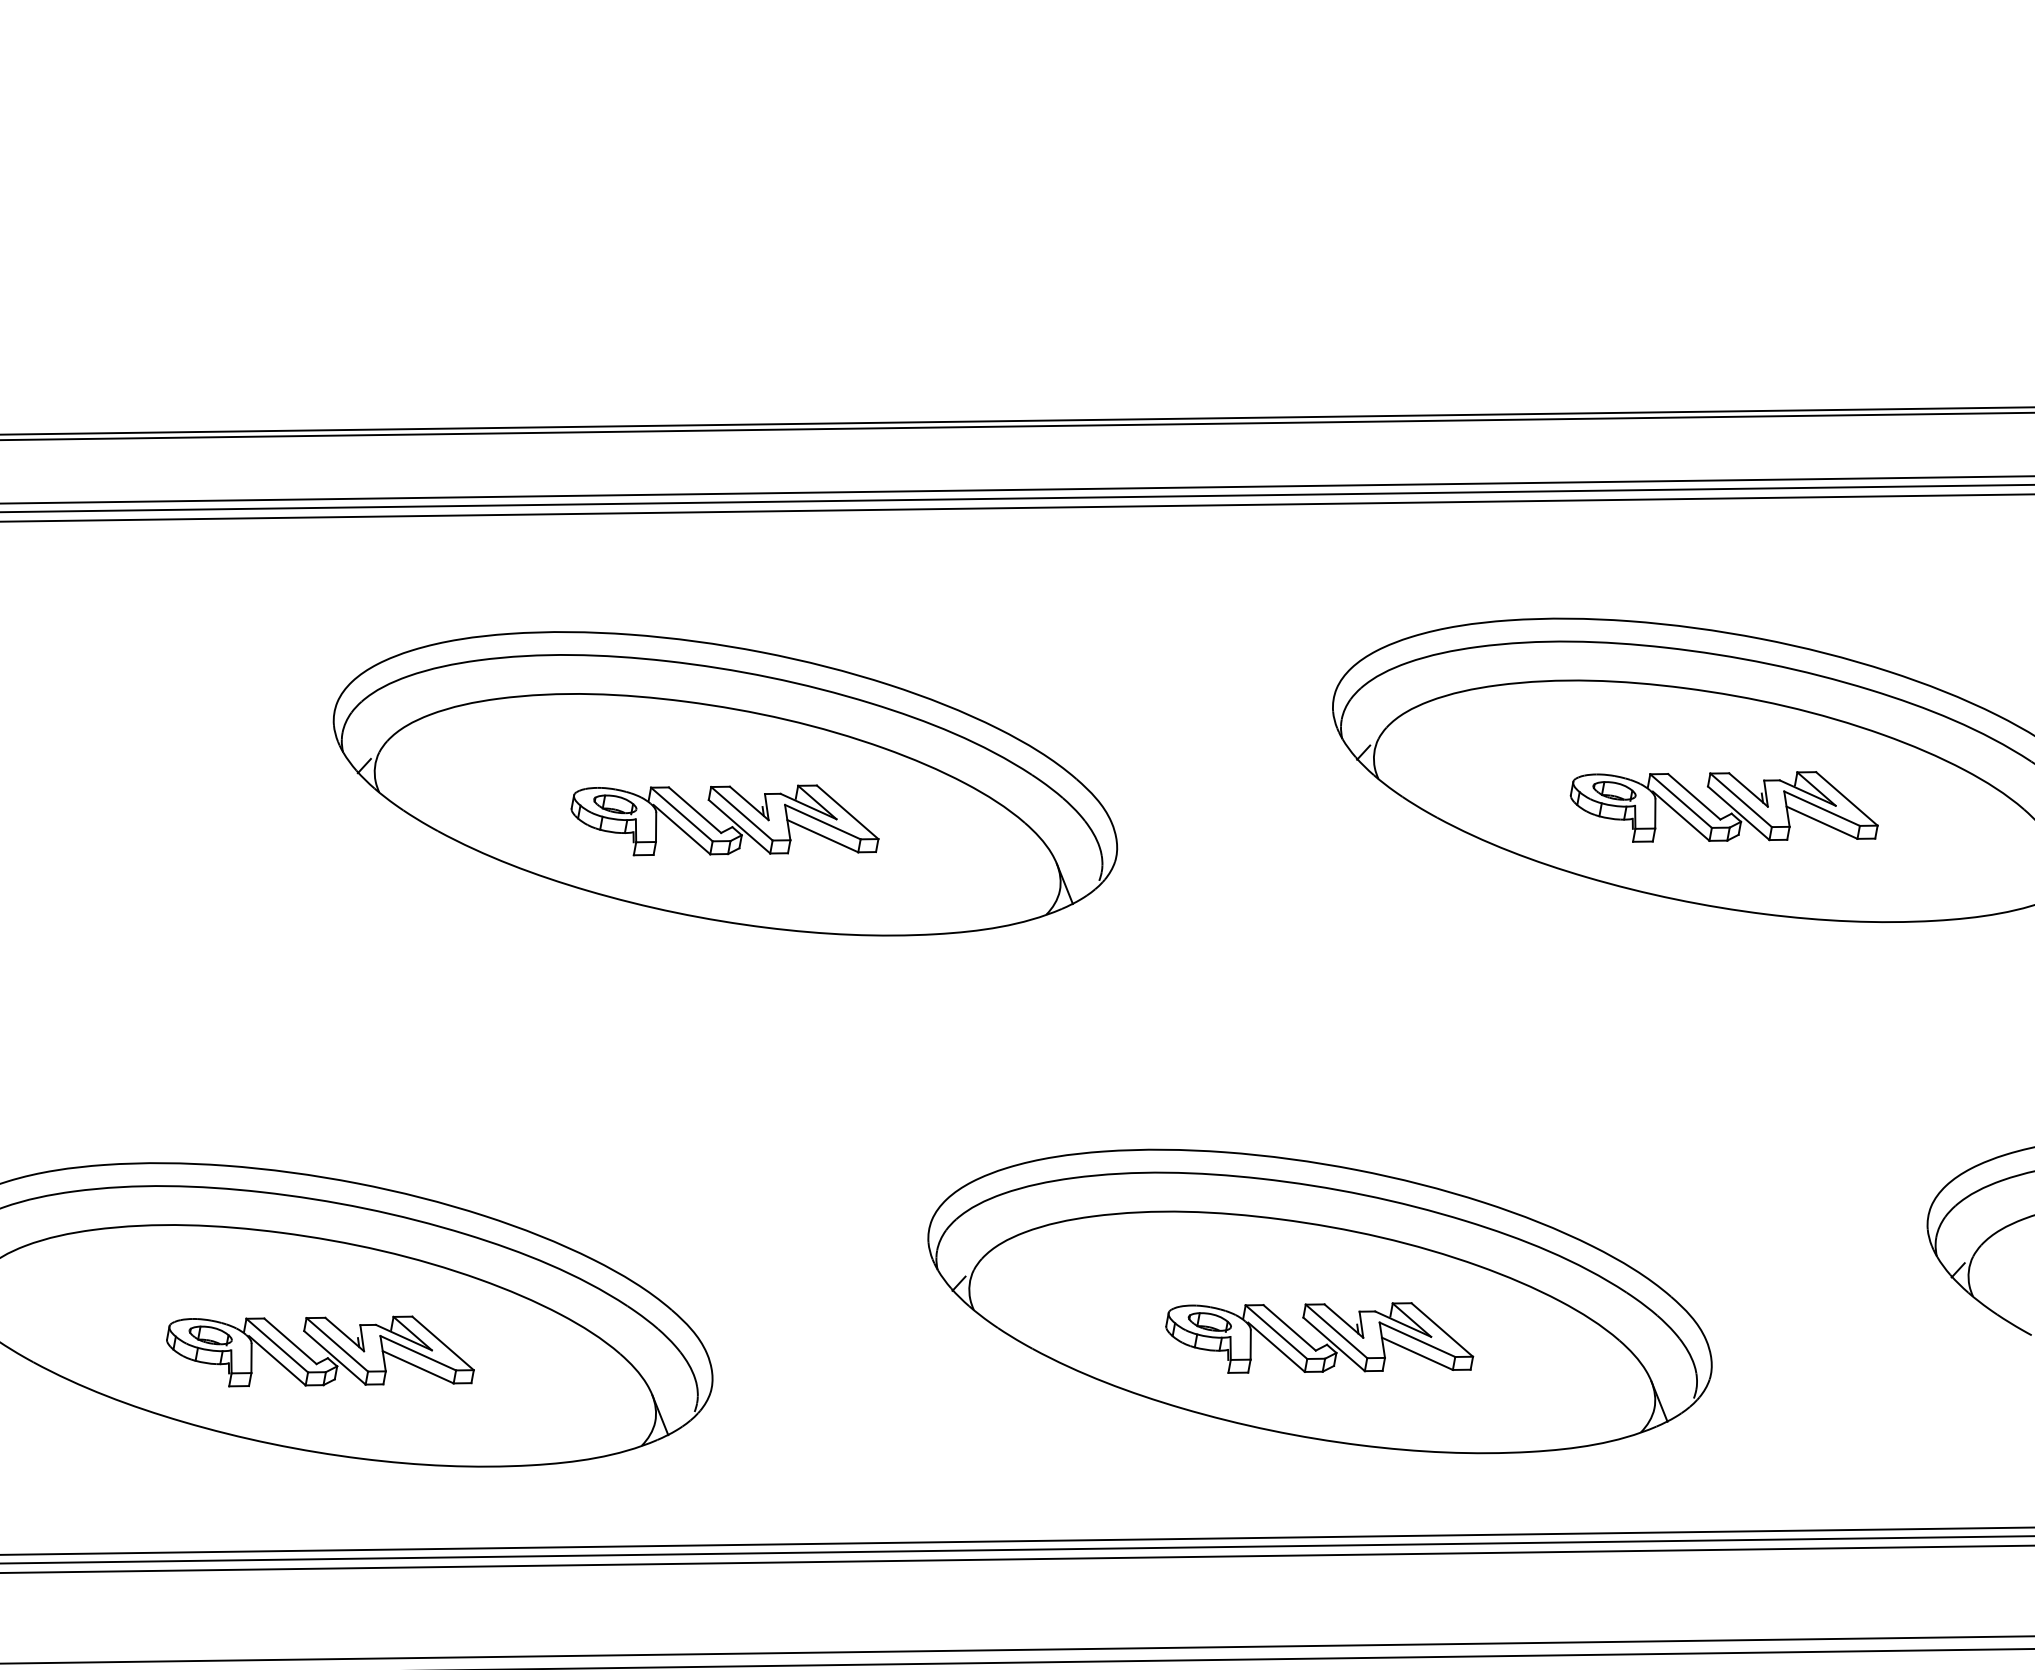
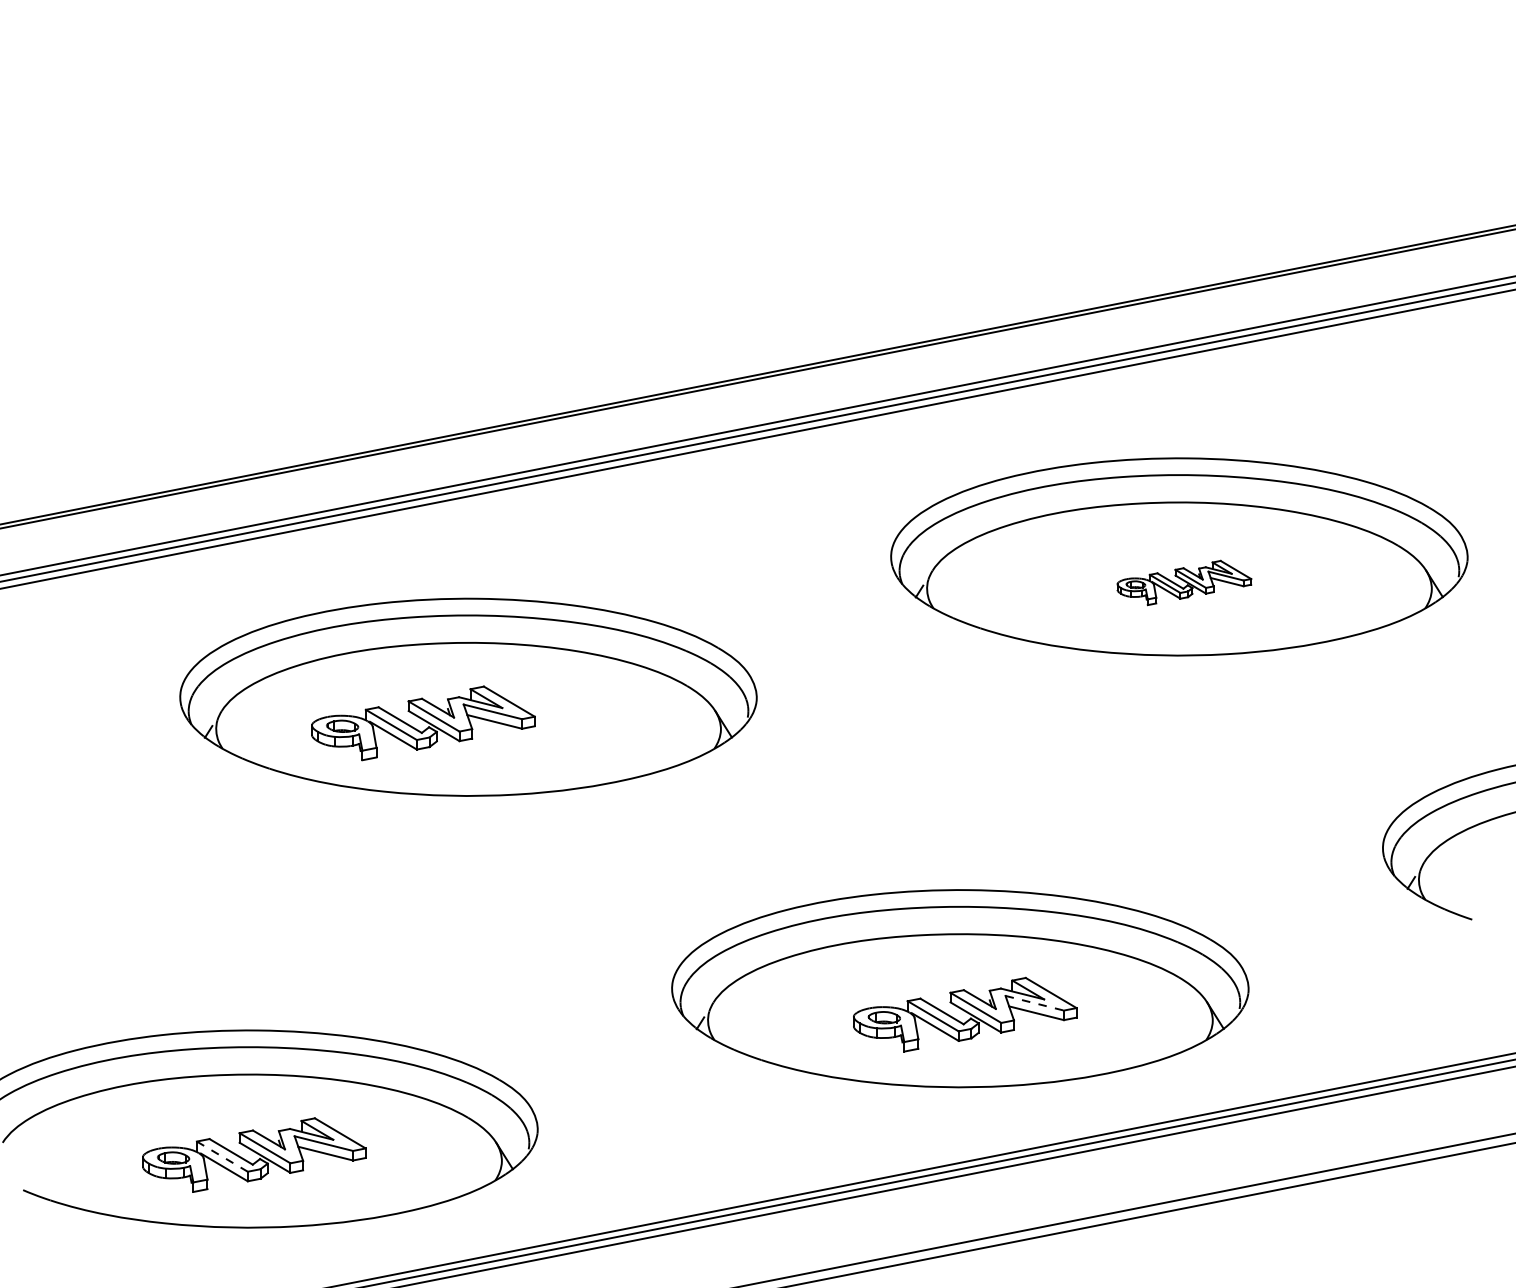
part: (1725, 806) -> (1184, 582), size x0.6
part: (725, 820) -> (423, 723), moved
line: (1418, 1340) -> (1035, 1003), solid -> dashed
line: (277, 1345) -> (222, 1156), solid -> dashed

